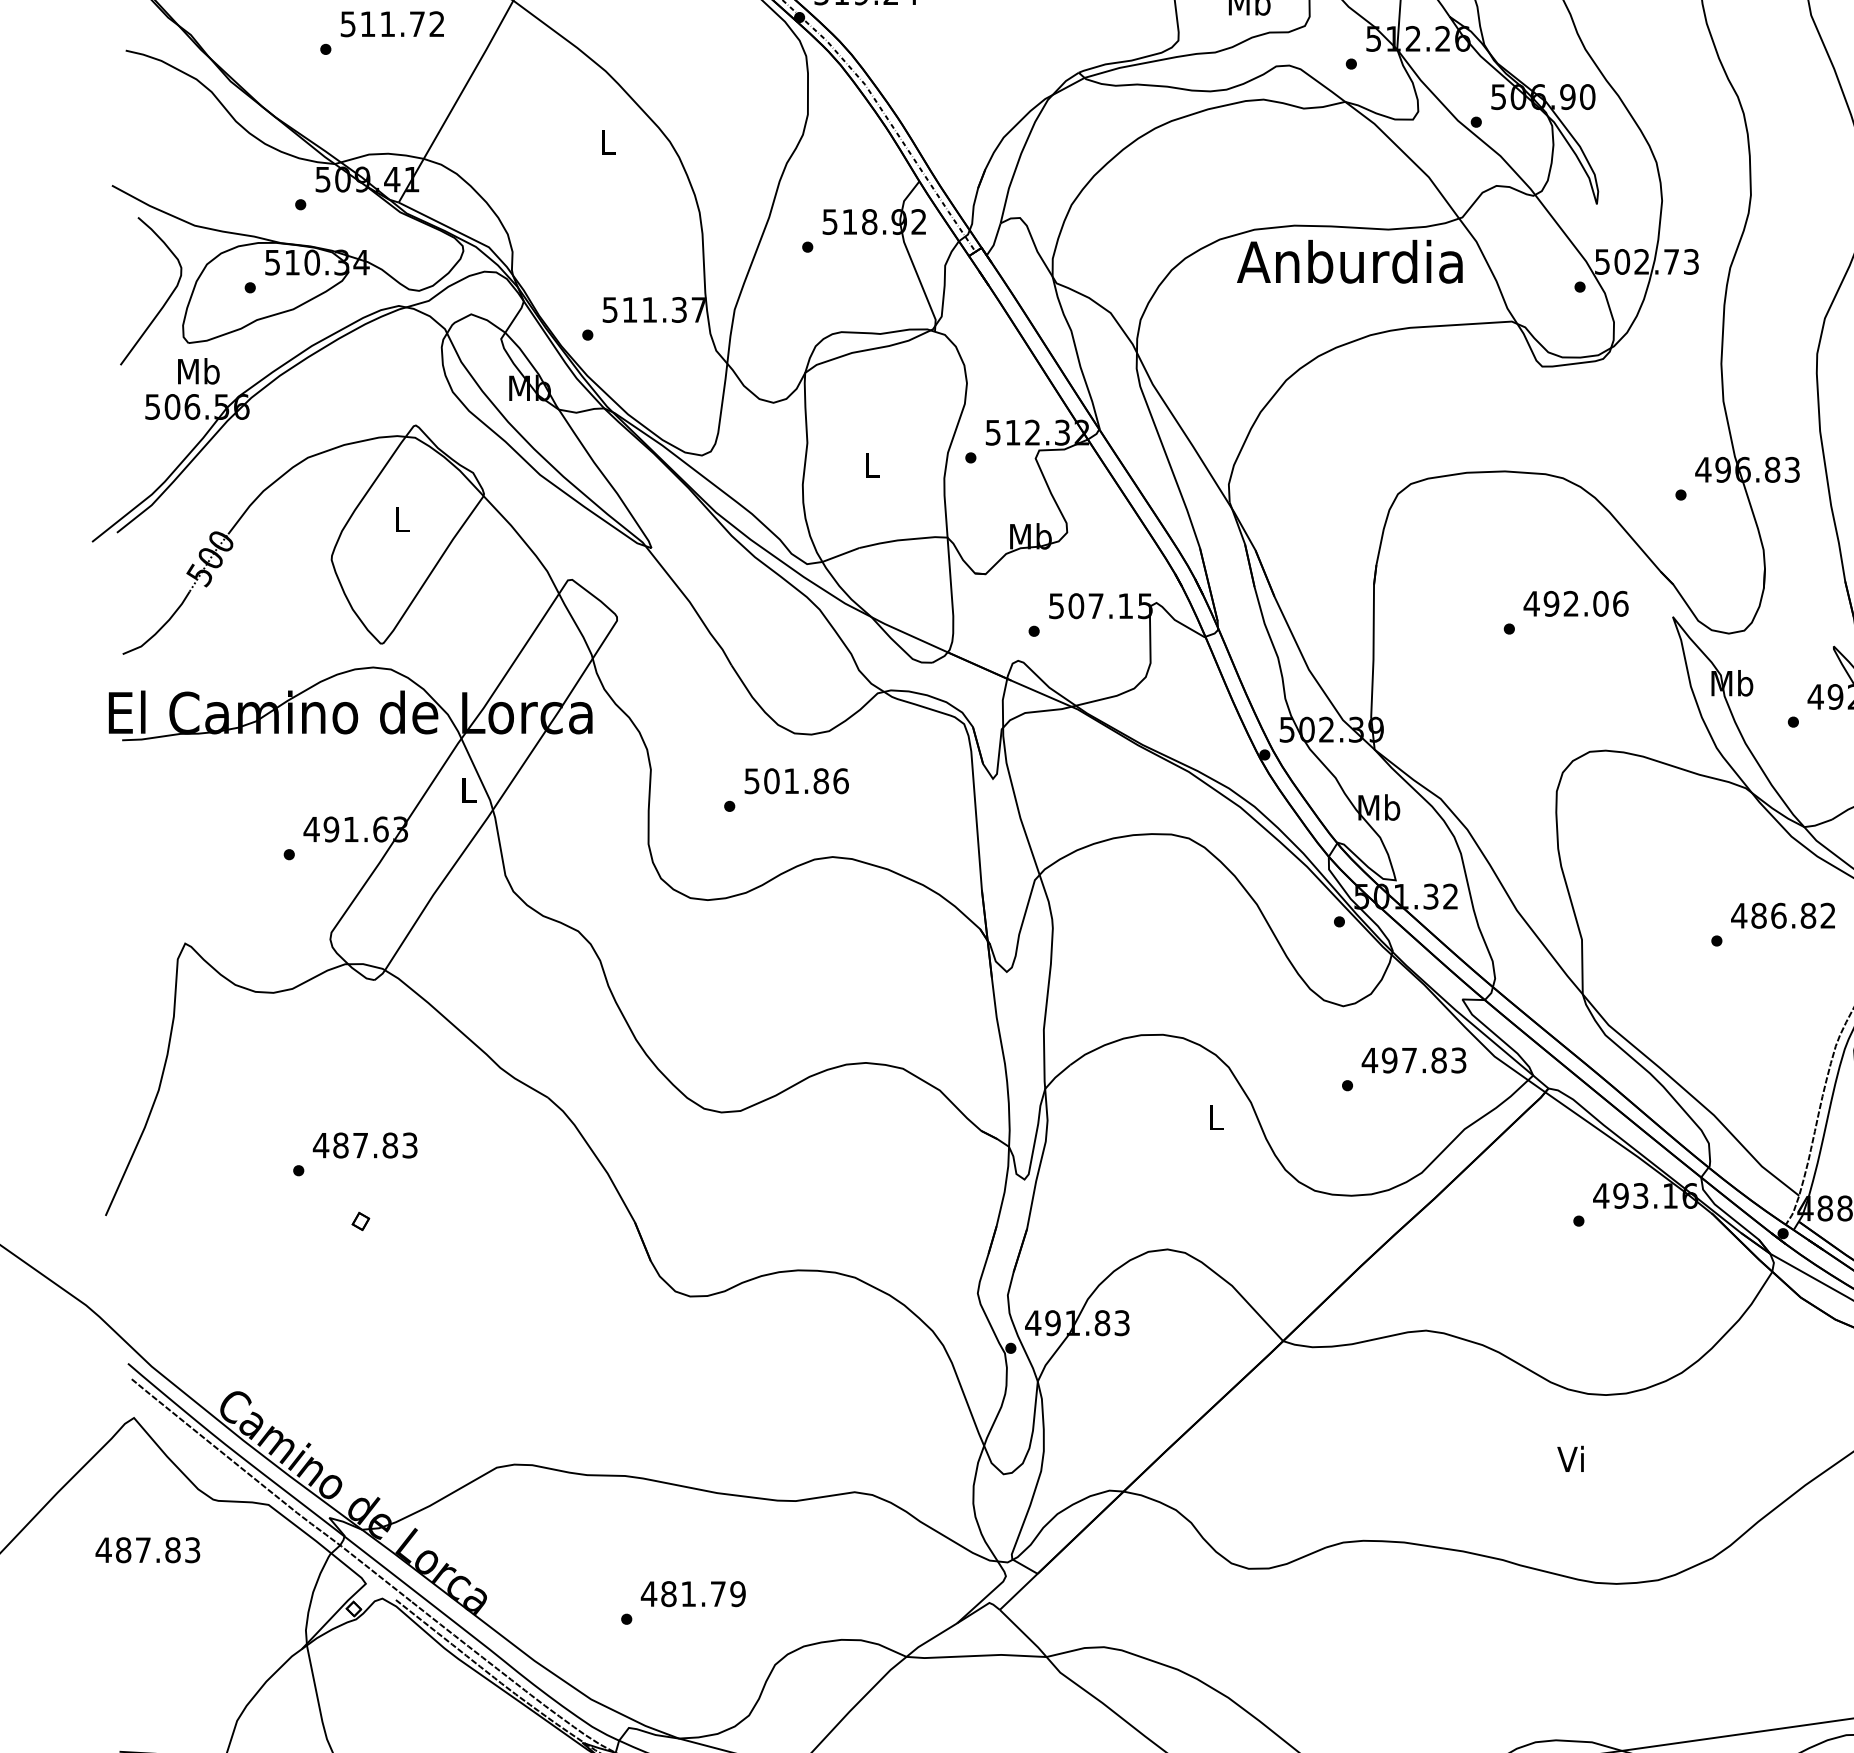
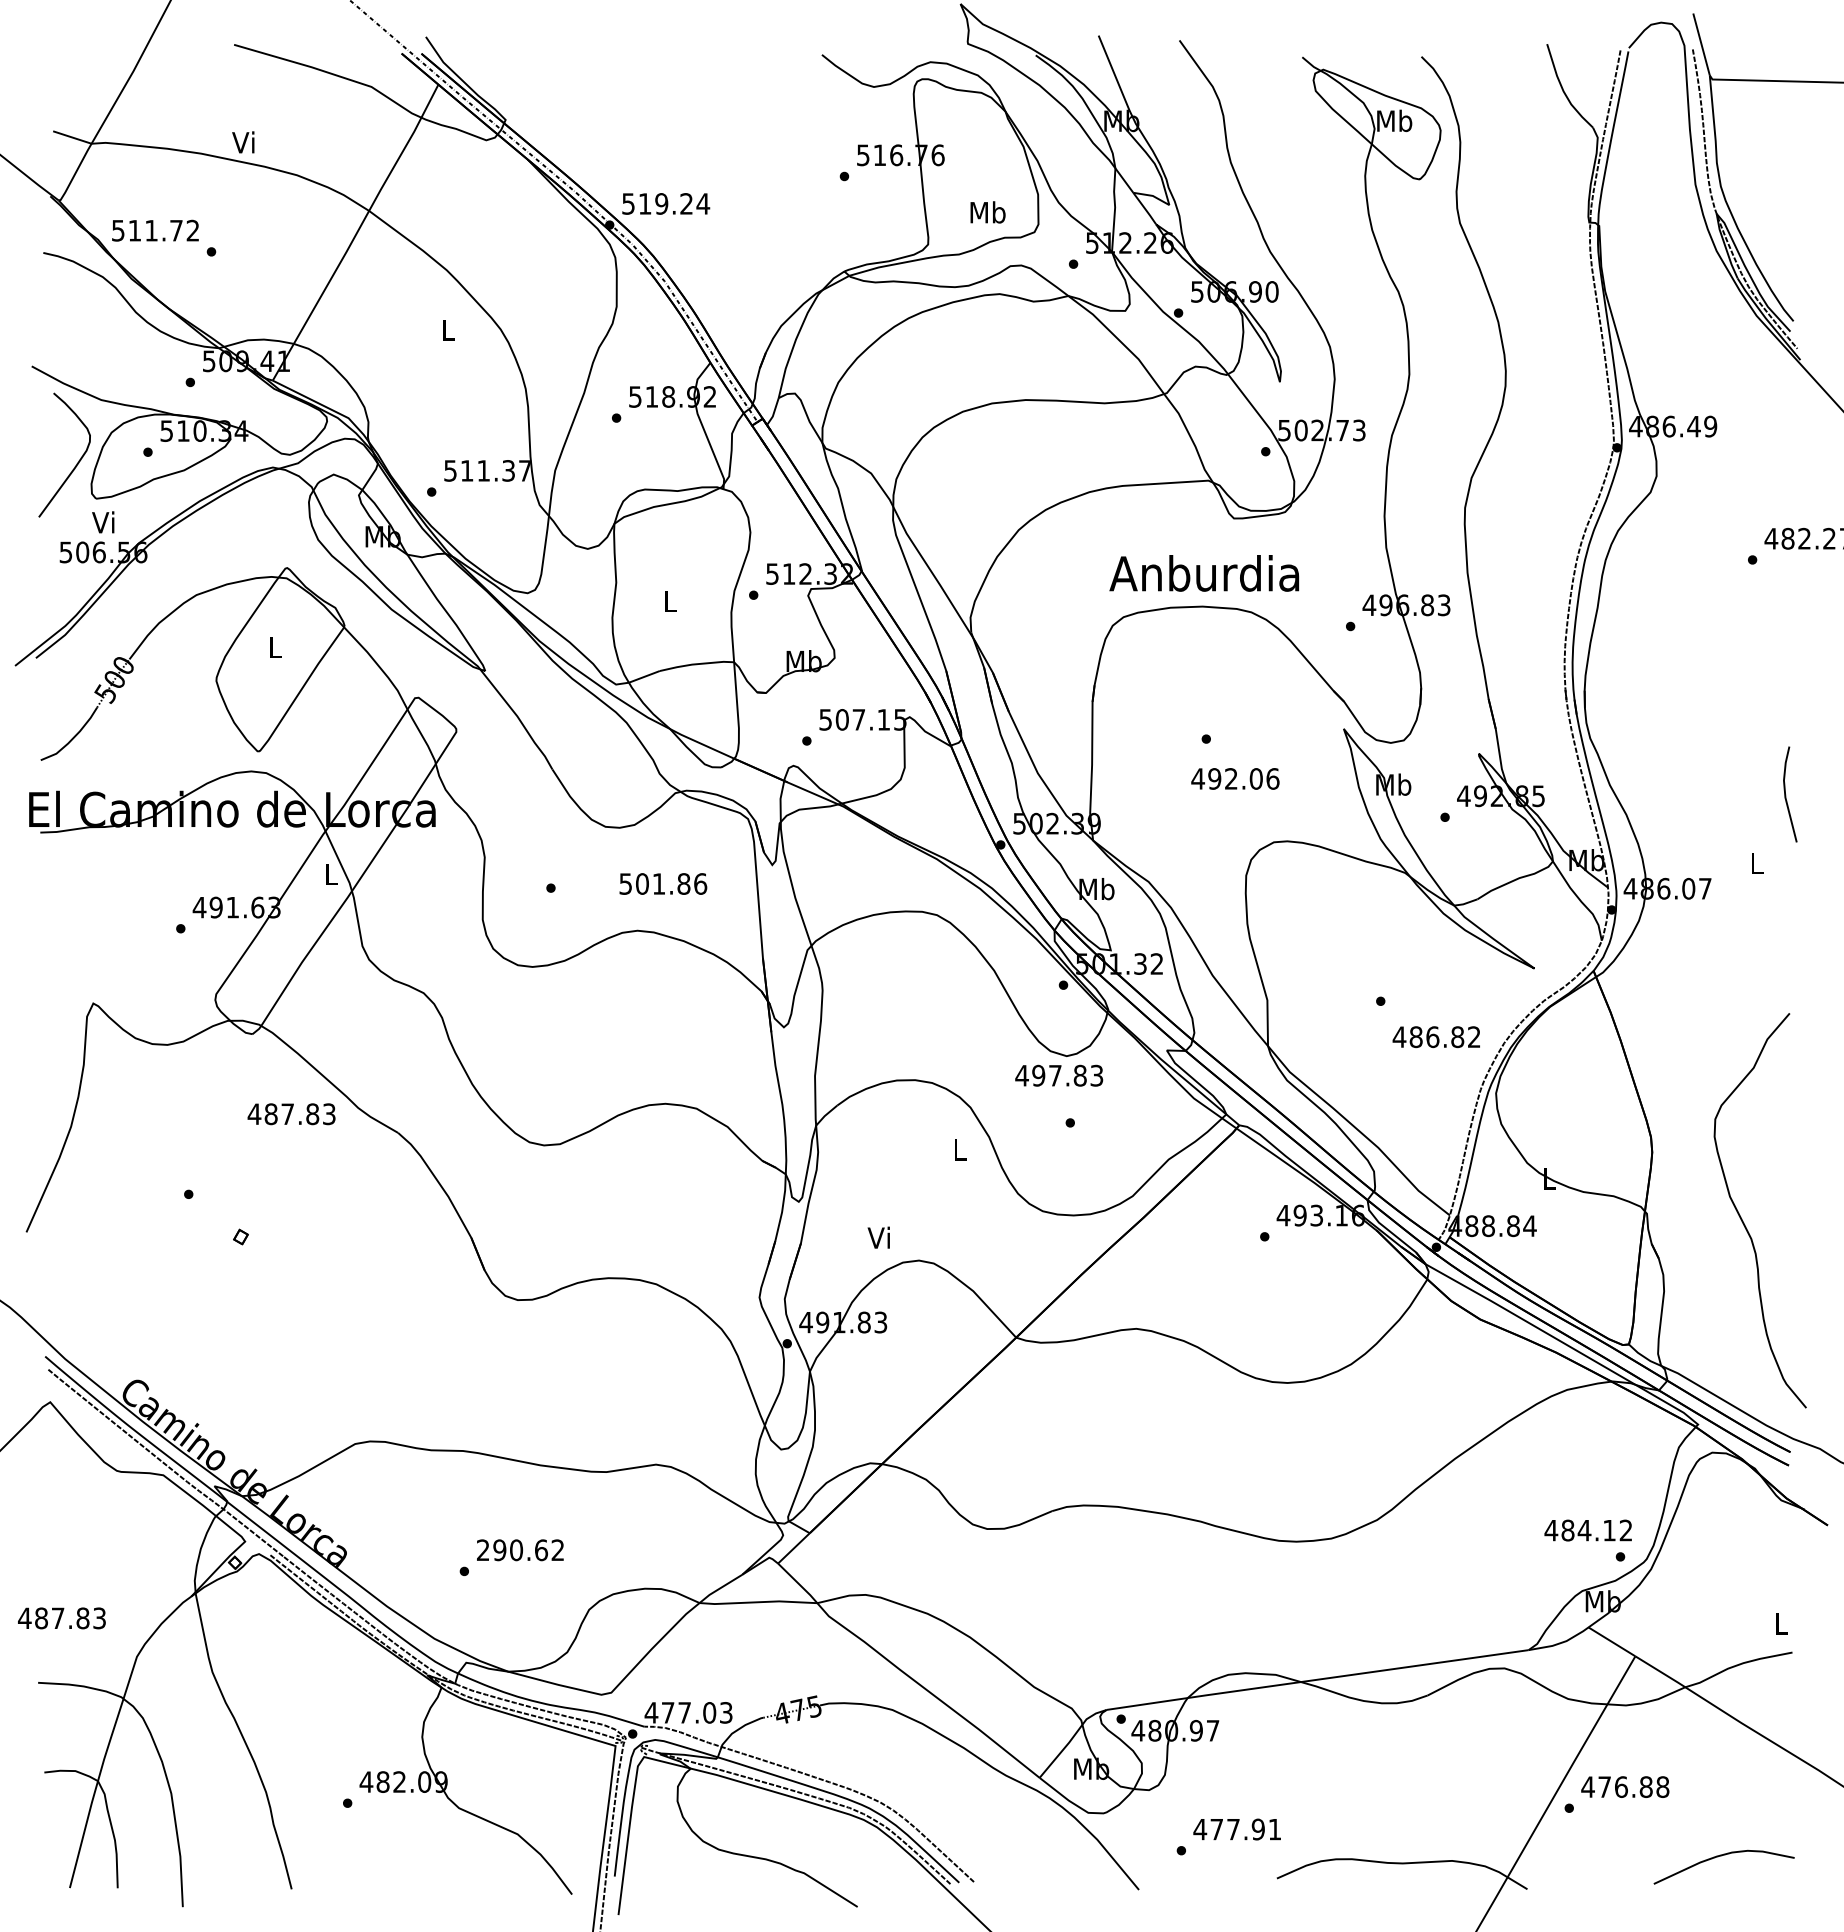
text: (392, 23) -> (155, 230), moved
text: (1350, 261) -> (1204, 573), moved
text: (198, 371) -> (104, 522), Mb -> Vi
text: (1576, 603) -> (1235, 778), moved
text: (796, 780) -> (663, 883), moved
text: (1782, 916) -> (1435, 1037), moved
text: (1414, 1060) -> (1059, 1075), moved
text: (365, 1145) -> (291, 1114), moved
text: (1570, 1458) -> (878, 1237), moved
text: (147, 1550) -> (61, 1618), moved
text: (693, 1594) -> (520, 1550), 481.79 -> 290.62

